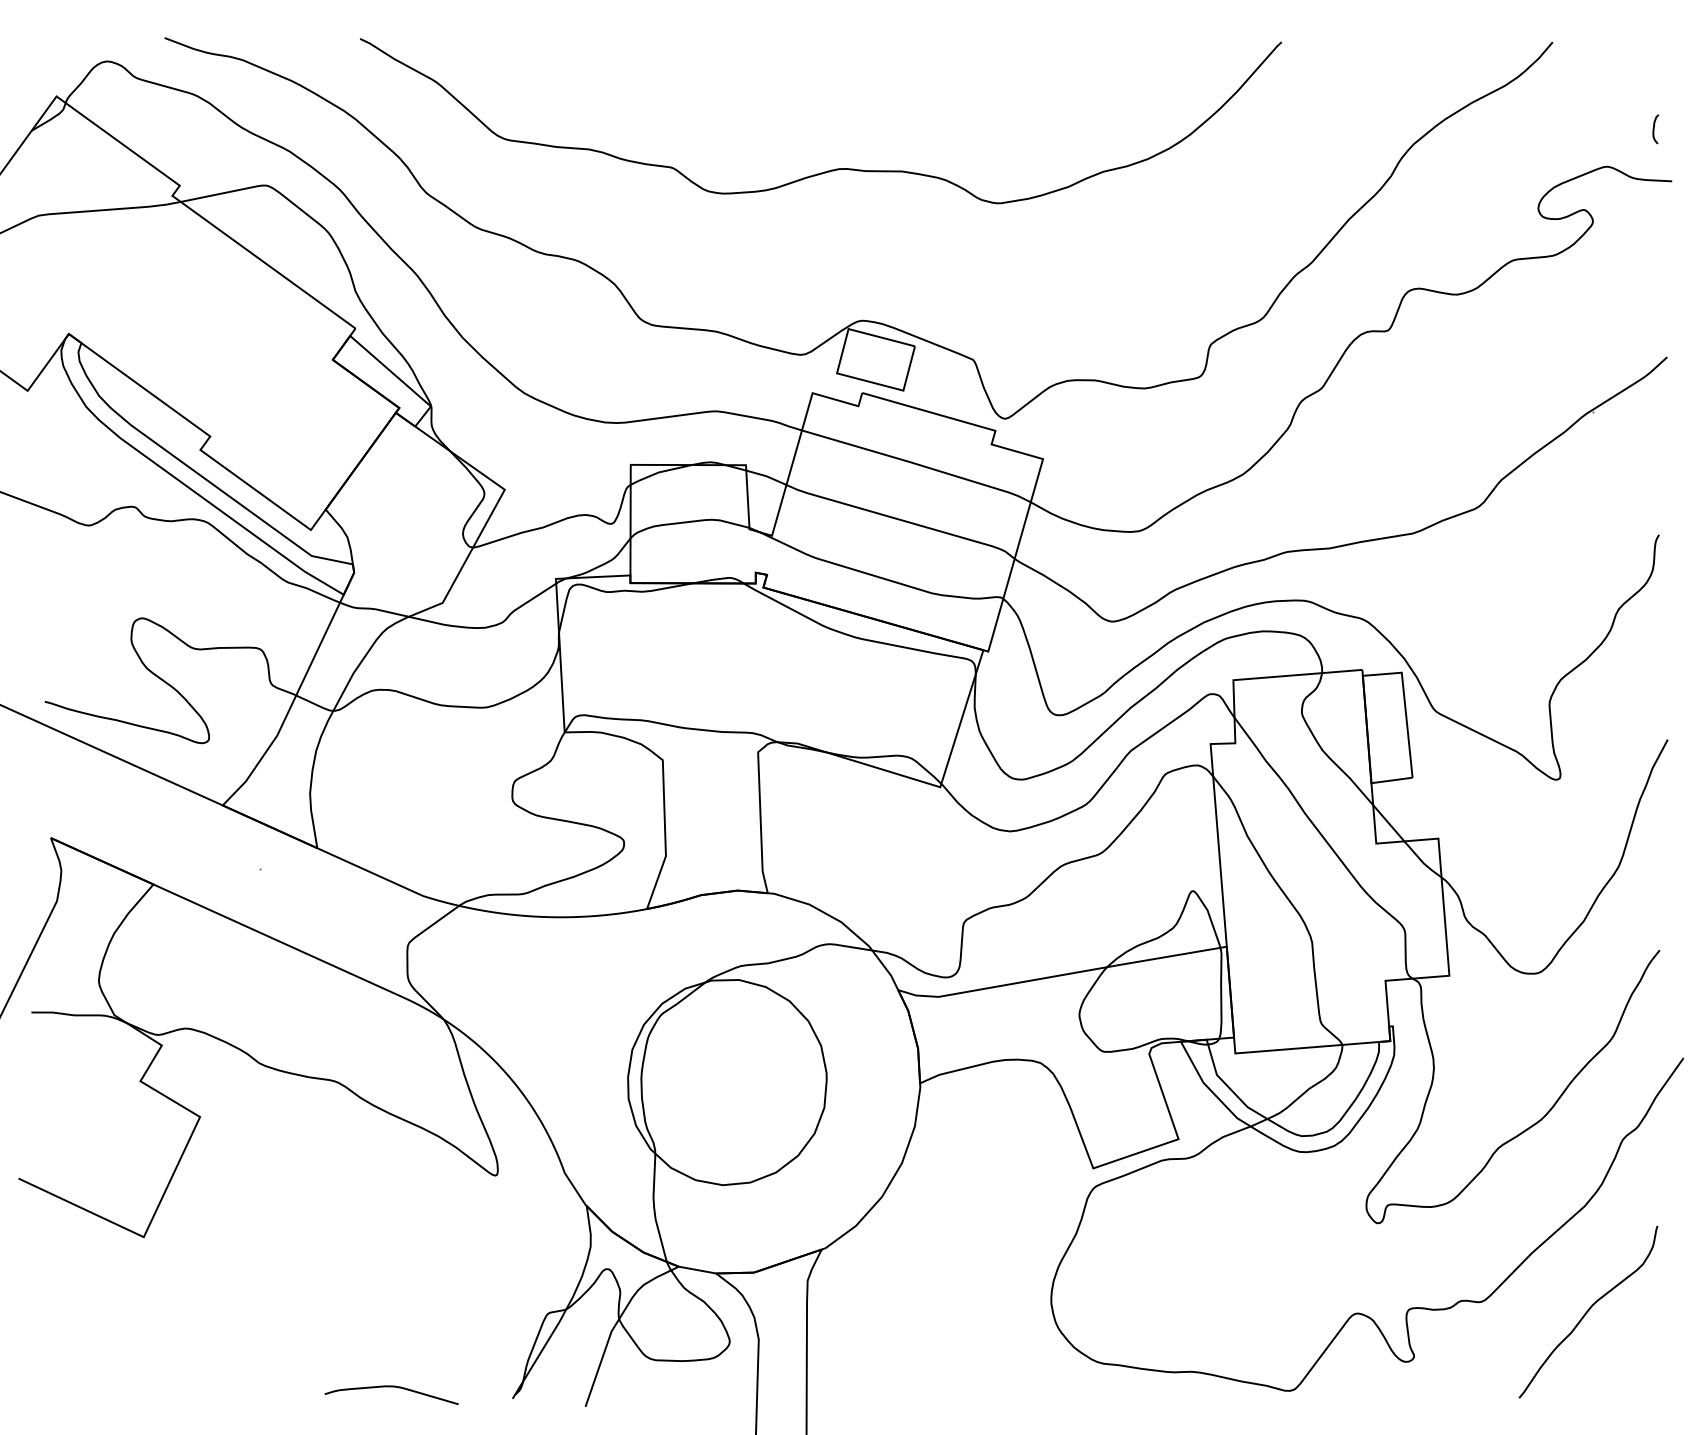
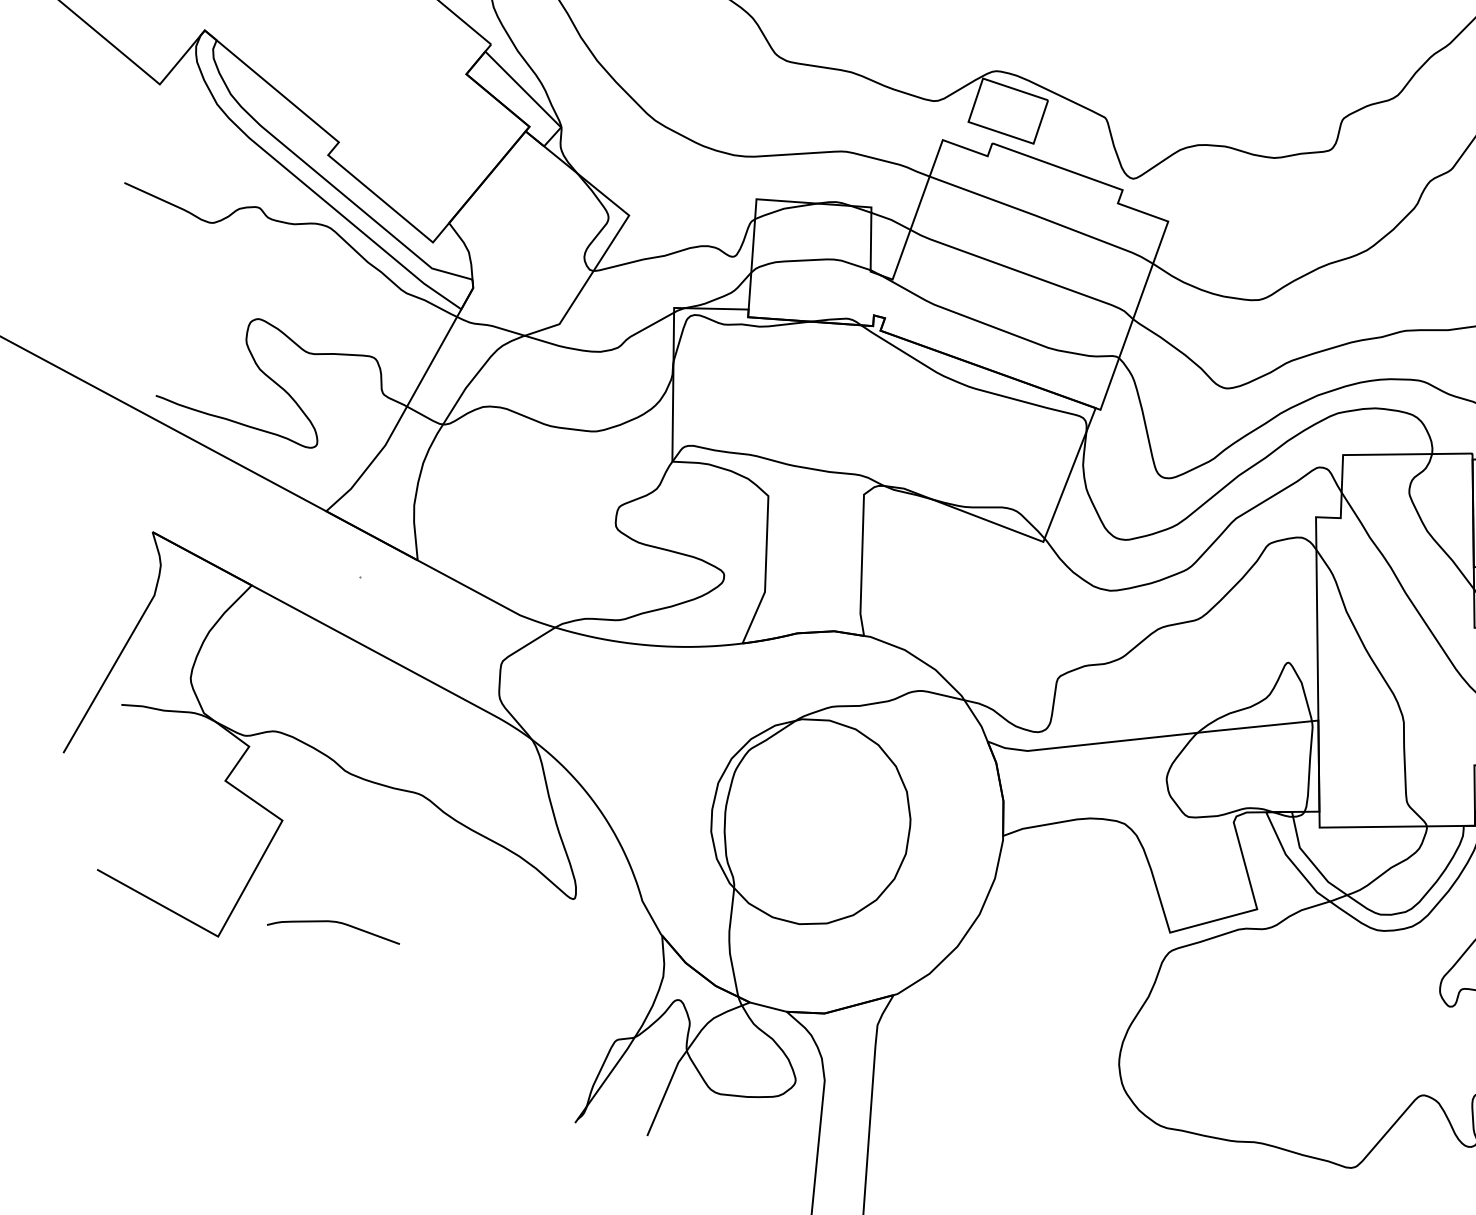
curve: (391, 1387) -> (334, 922), moved

